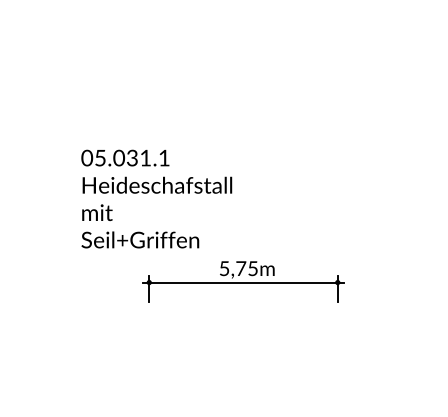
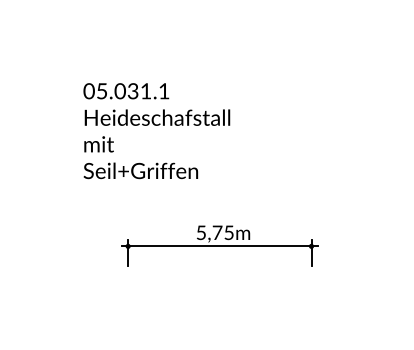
text: (156, 198) -> (156, 130), moved

